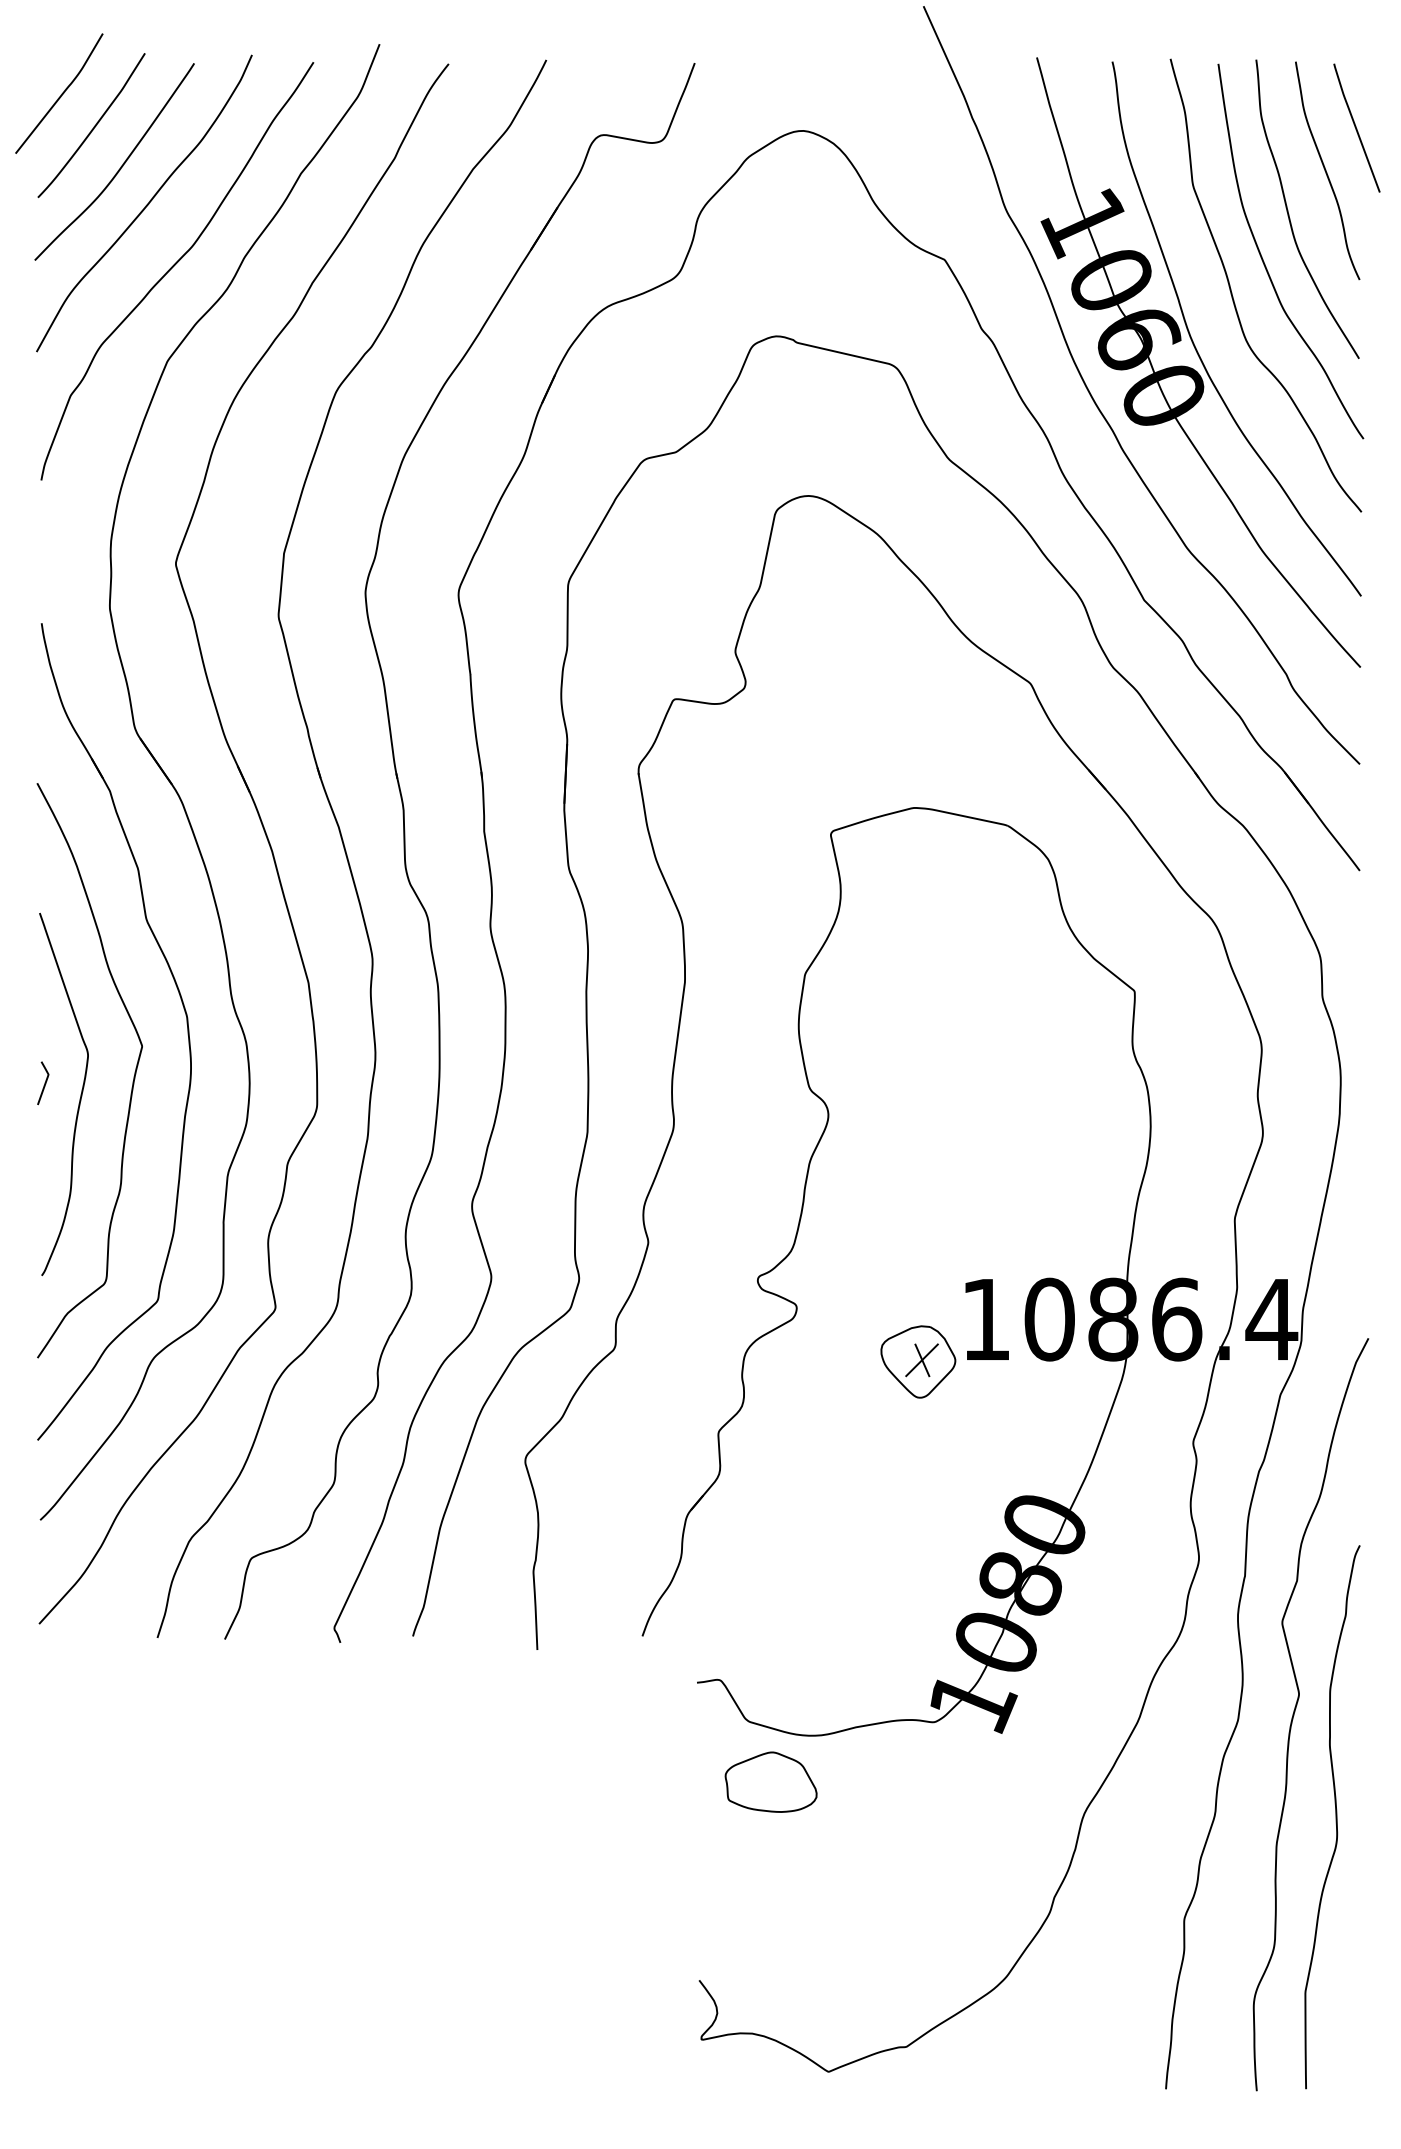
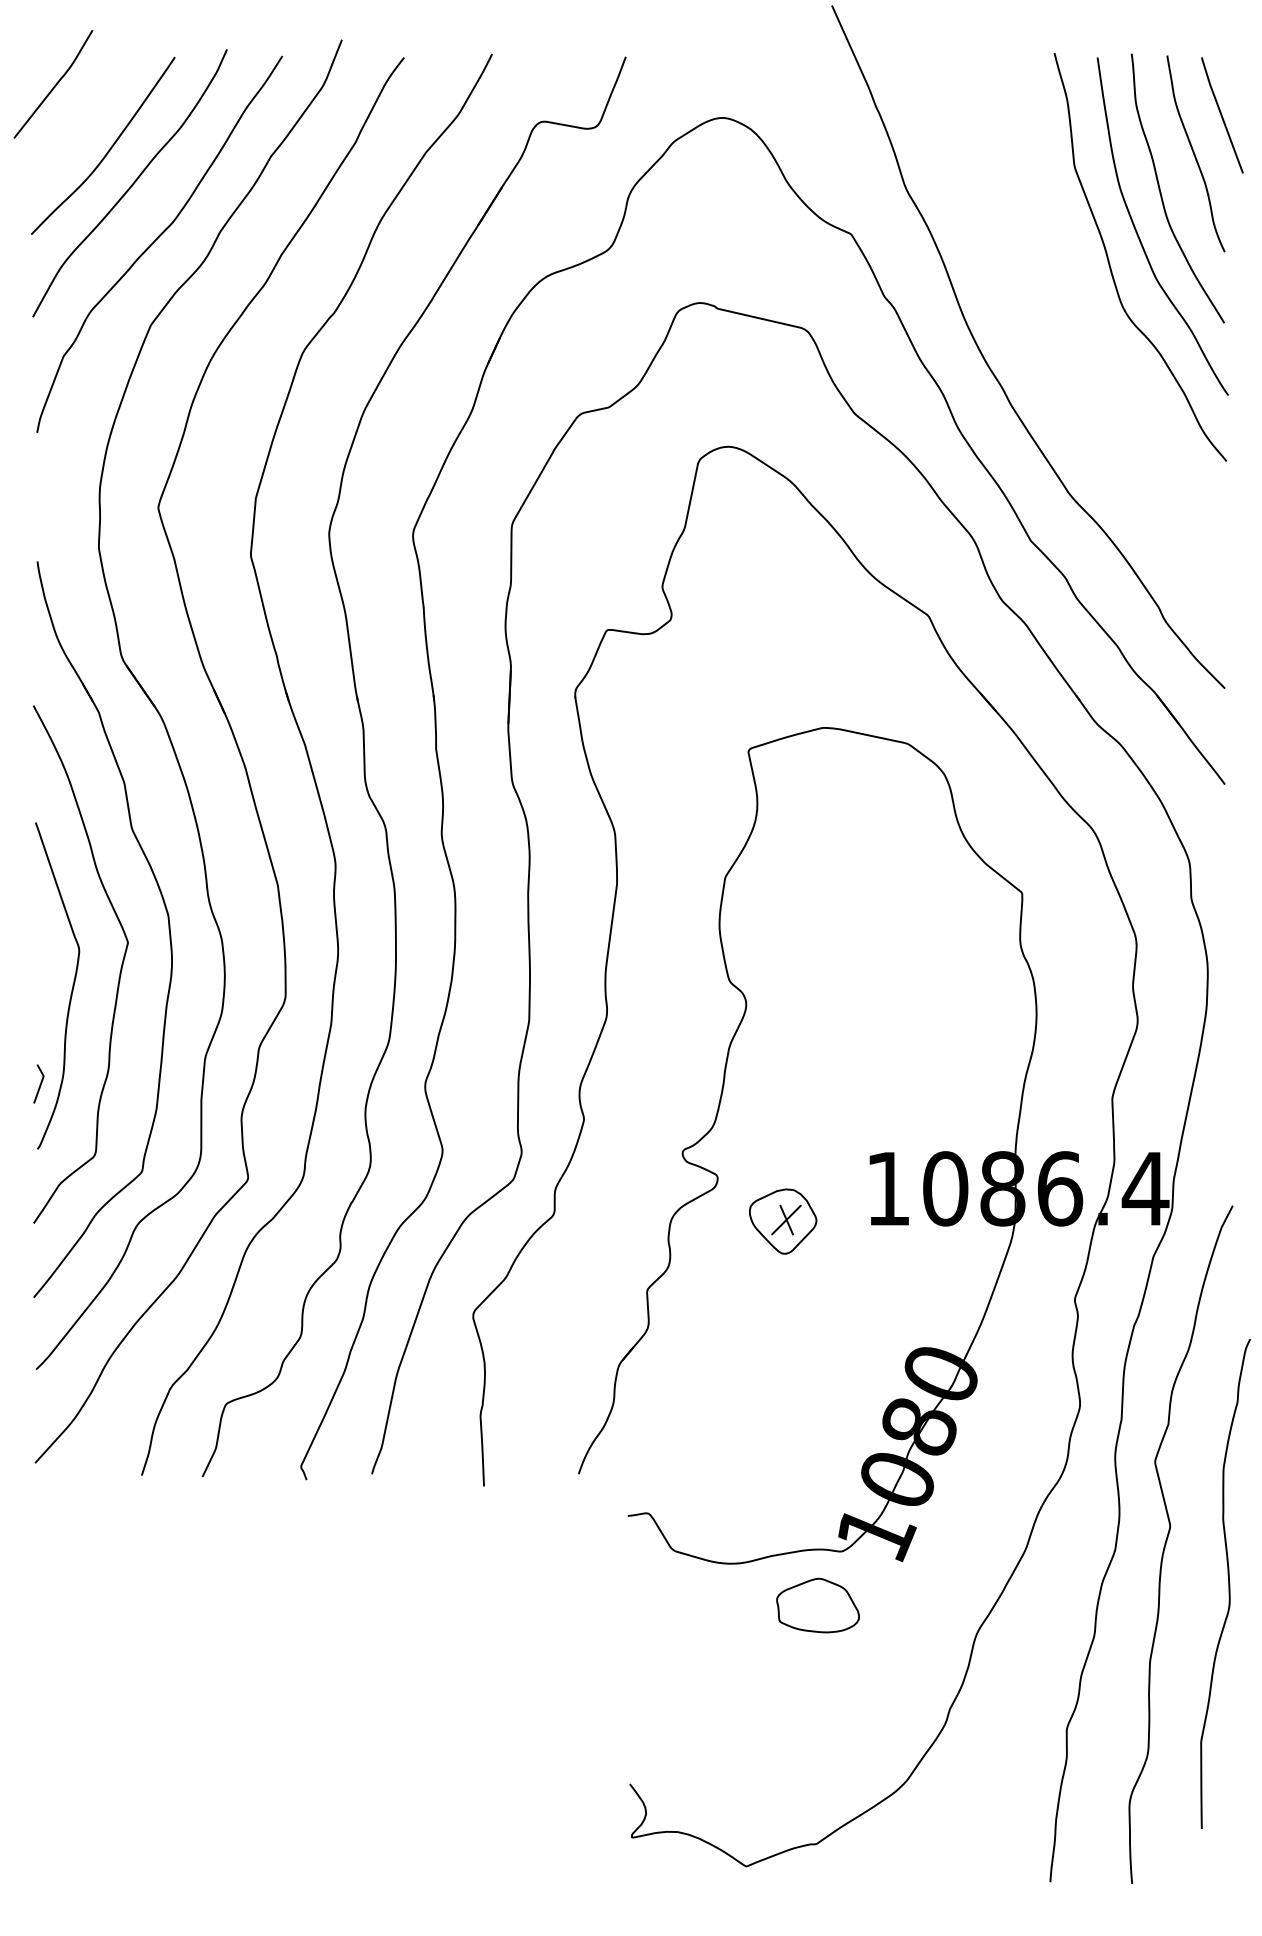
curve: (93, 126) -> (84, 113), removed
part: (1198, 362) -> (1079, 326), removed
curve: (44, 1083) -> (40, 1084), moved
part: (918, 1361) -> (783, 1221), moved
part: (770, 1781) -> (817, 1604), moved
curve: (1335, 1817) -> (1228, 1584), moved

